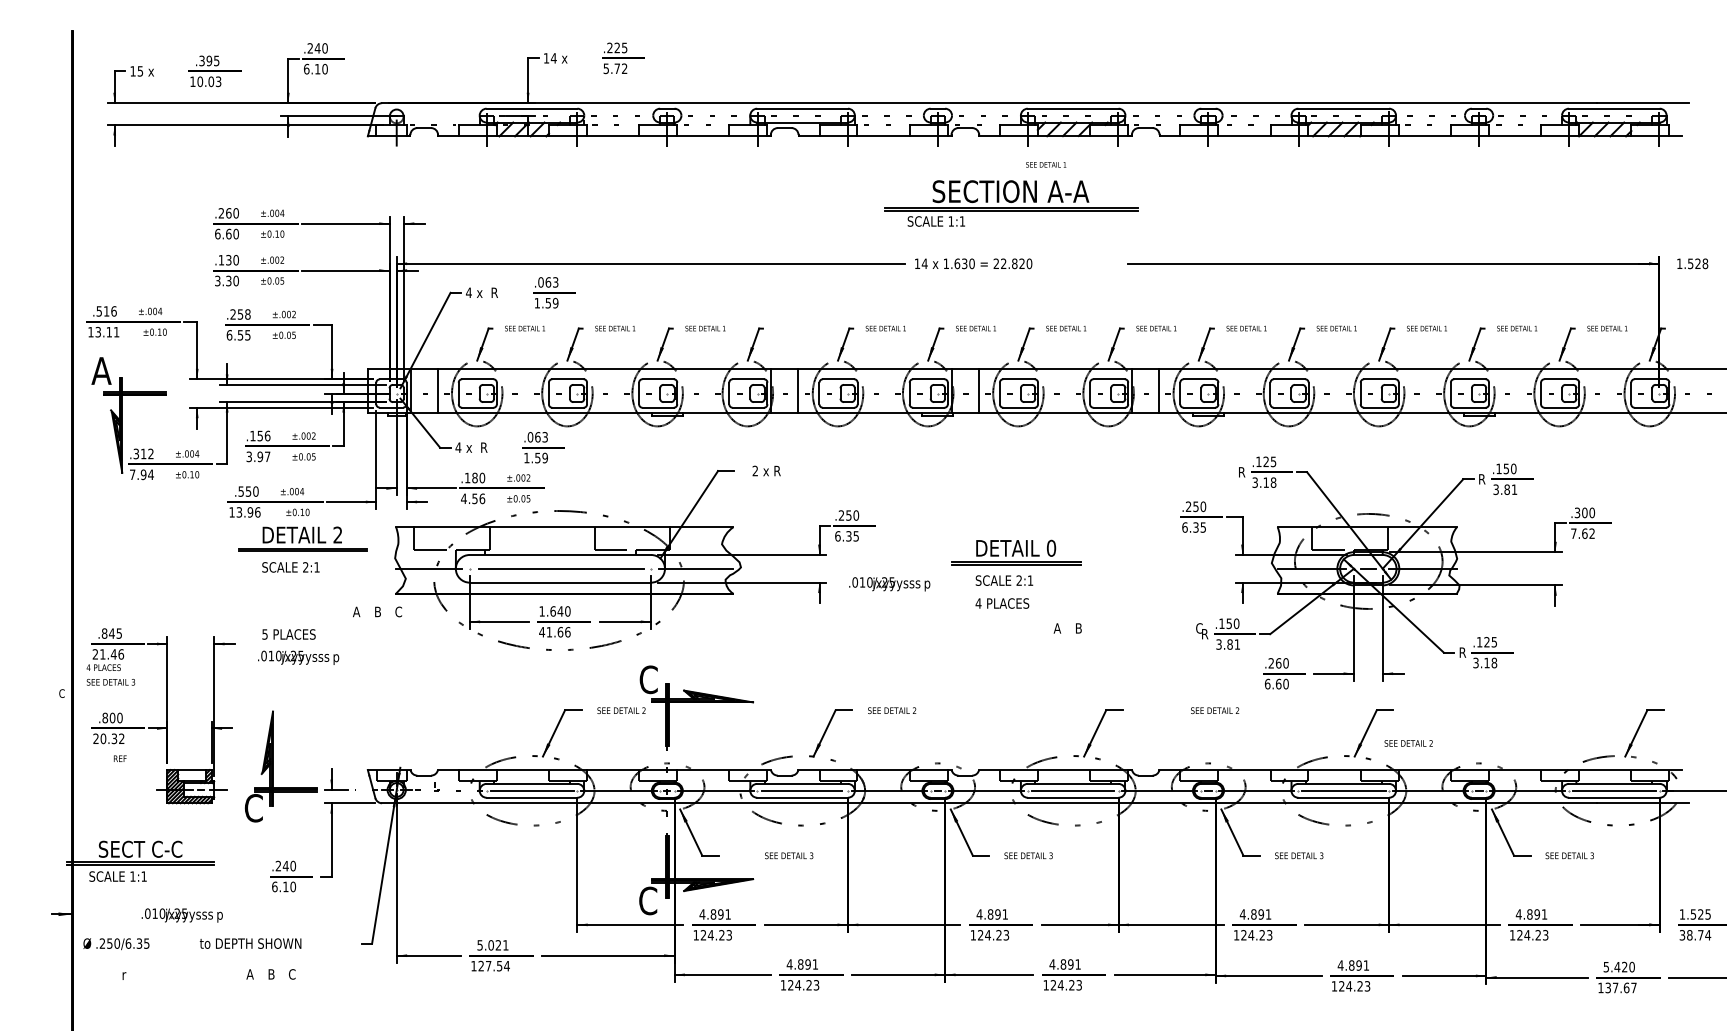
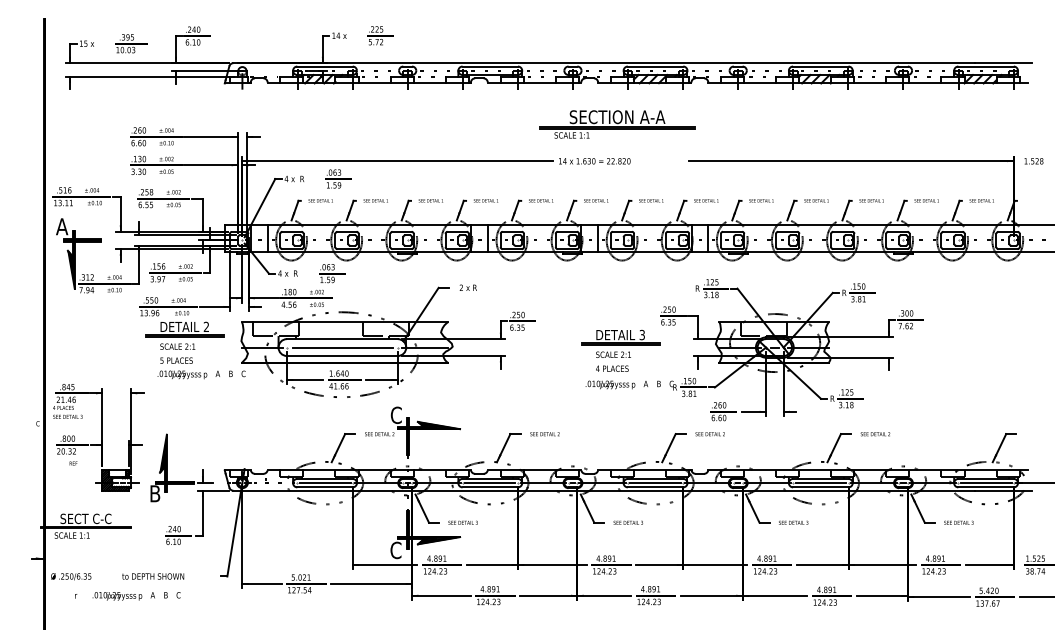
text: (1046, 164) -> (486, 200), moved
text: (1051, 549) -> (642, 335), 0 -> 3
part: (1395, 573) -> (791, 350), moved
text: (889, 583) -> (610, 384), moved
text: (298, 647) -> (182, 368), moved
text: (1213, 711) -> (709, 434), moved
text: (1408, 743) -> (875, 434), moved
text: (252, 807) -> (154, 493), C -> B
text: (788, 855) -> (462, 522), moved
text: (182, 915) -> (117, 596), moved

